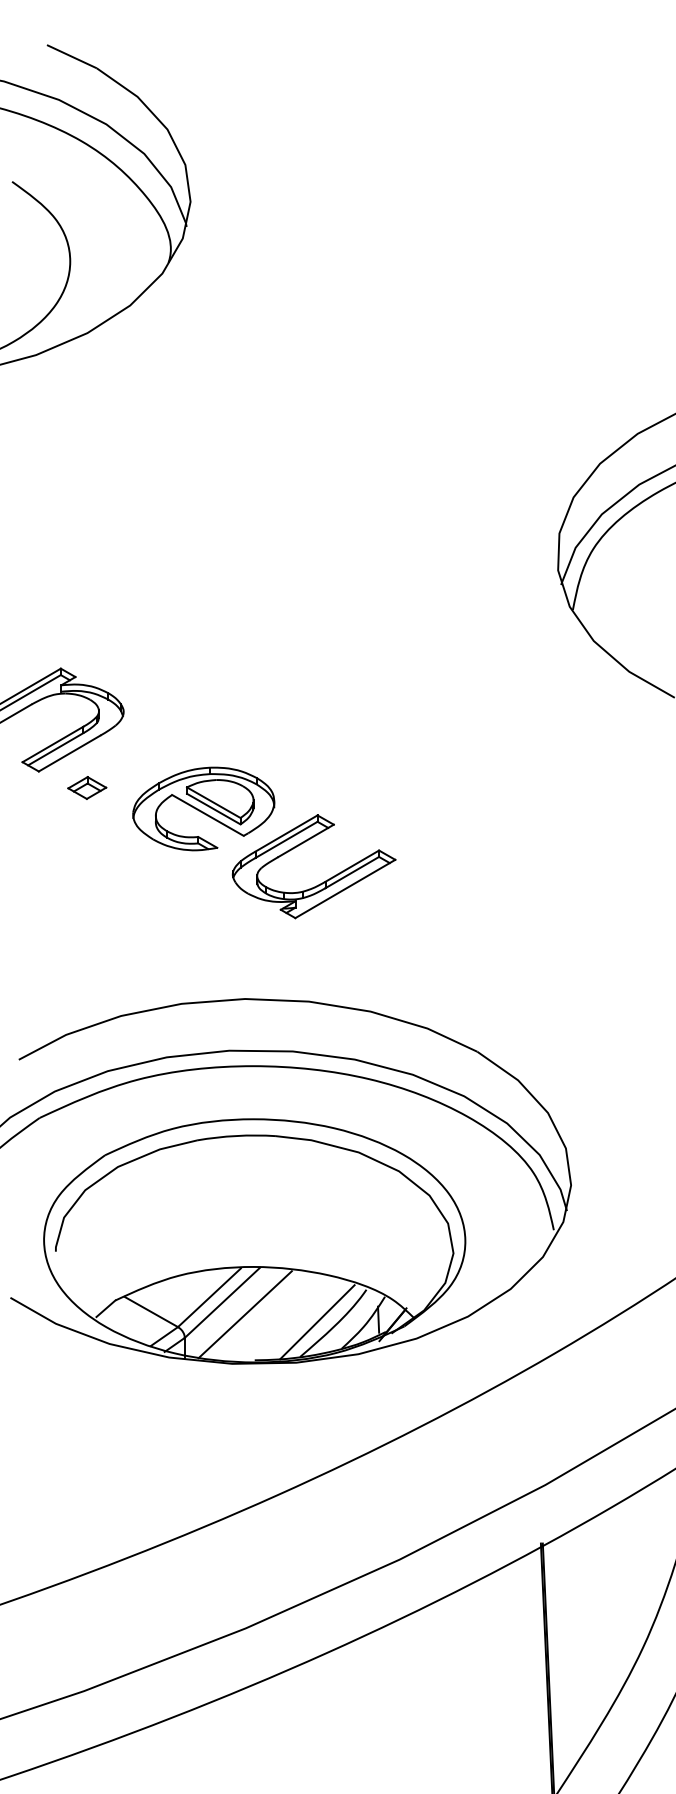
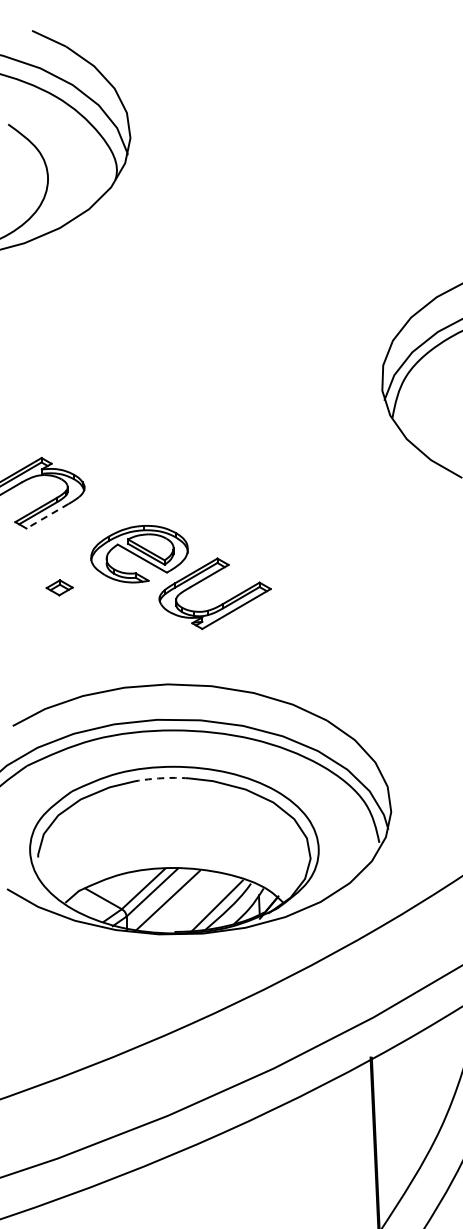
line: (69, 753) -> (47, 516), solid -> dashed
part: (86, 787) -> (59, 587), moved
arc: (235, 1136) -> (161, 778), solid -> dashed

